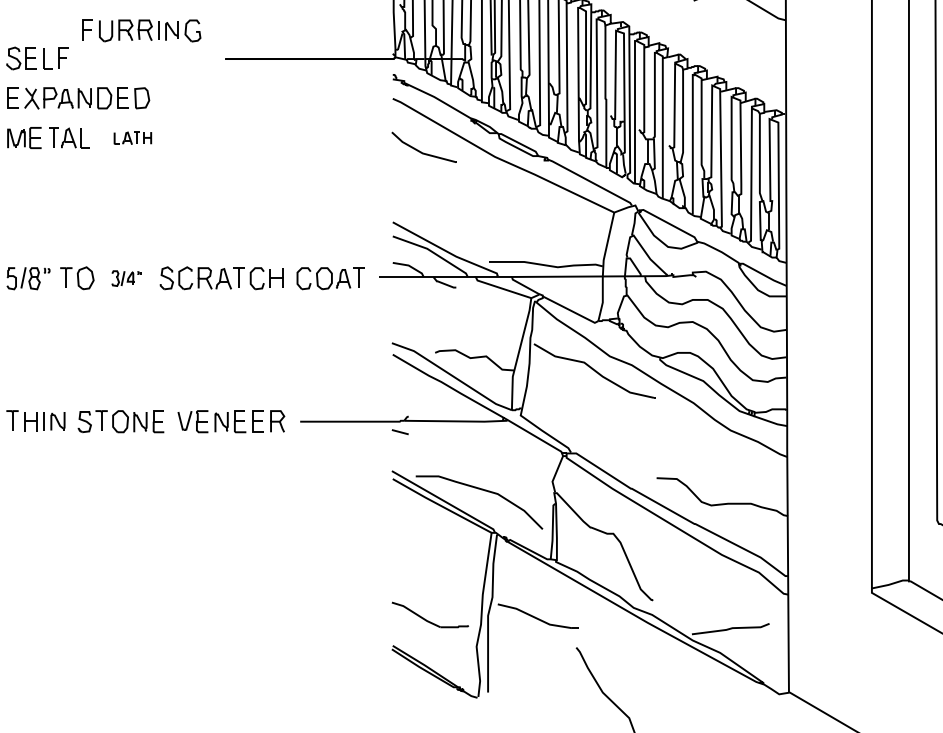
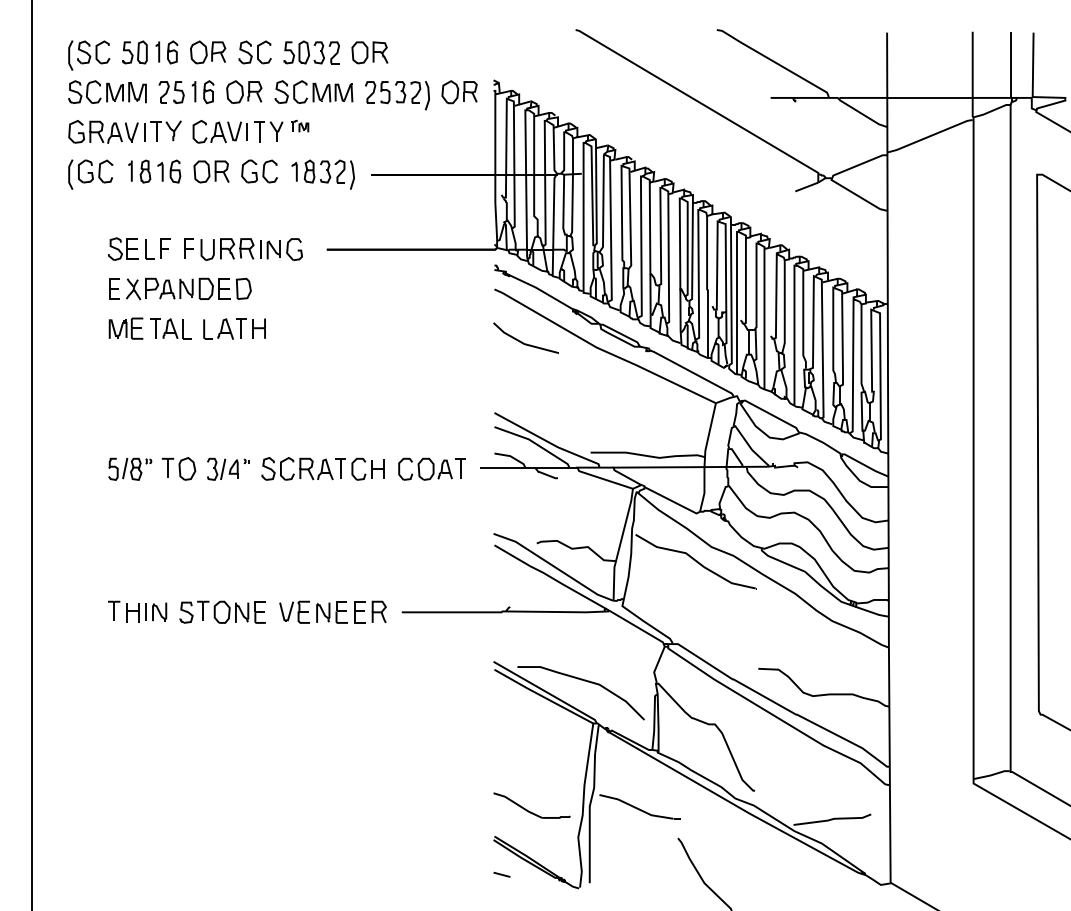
part: (141, 30) -> (243, 249), moved
part: (132, 137) -> (234, 328), size x1.67
part: (126, 277) -> (228, 468), size x1.43
line: (399, 431) -> (501, 874), moved

